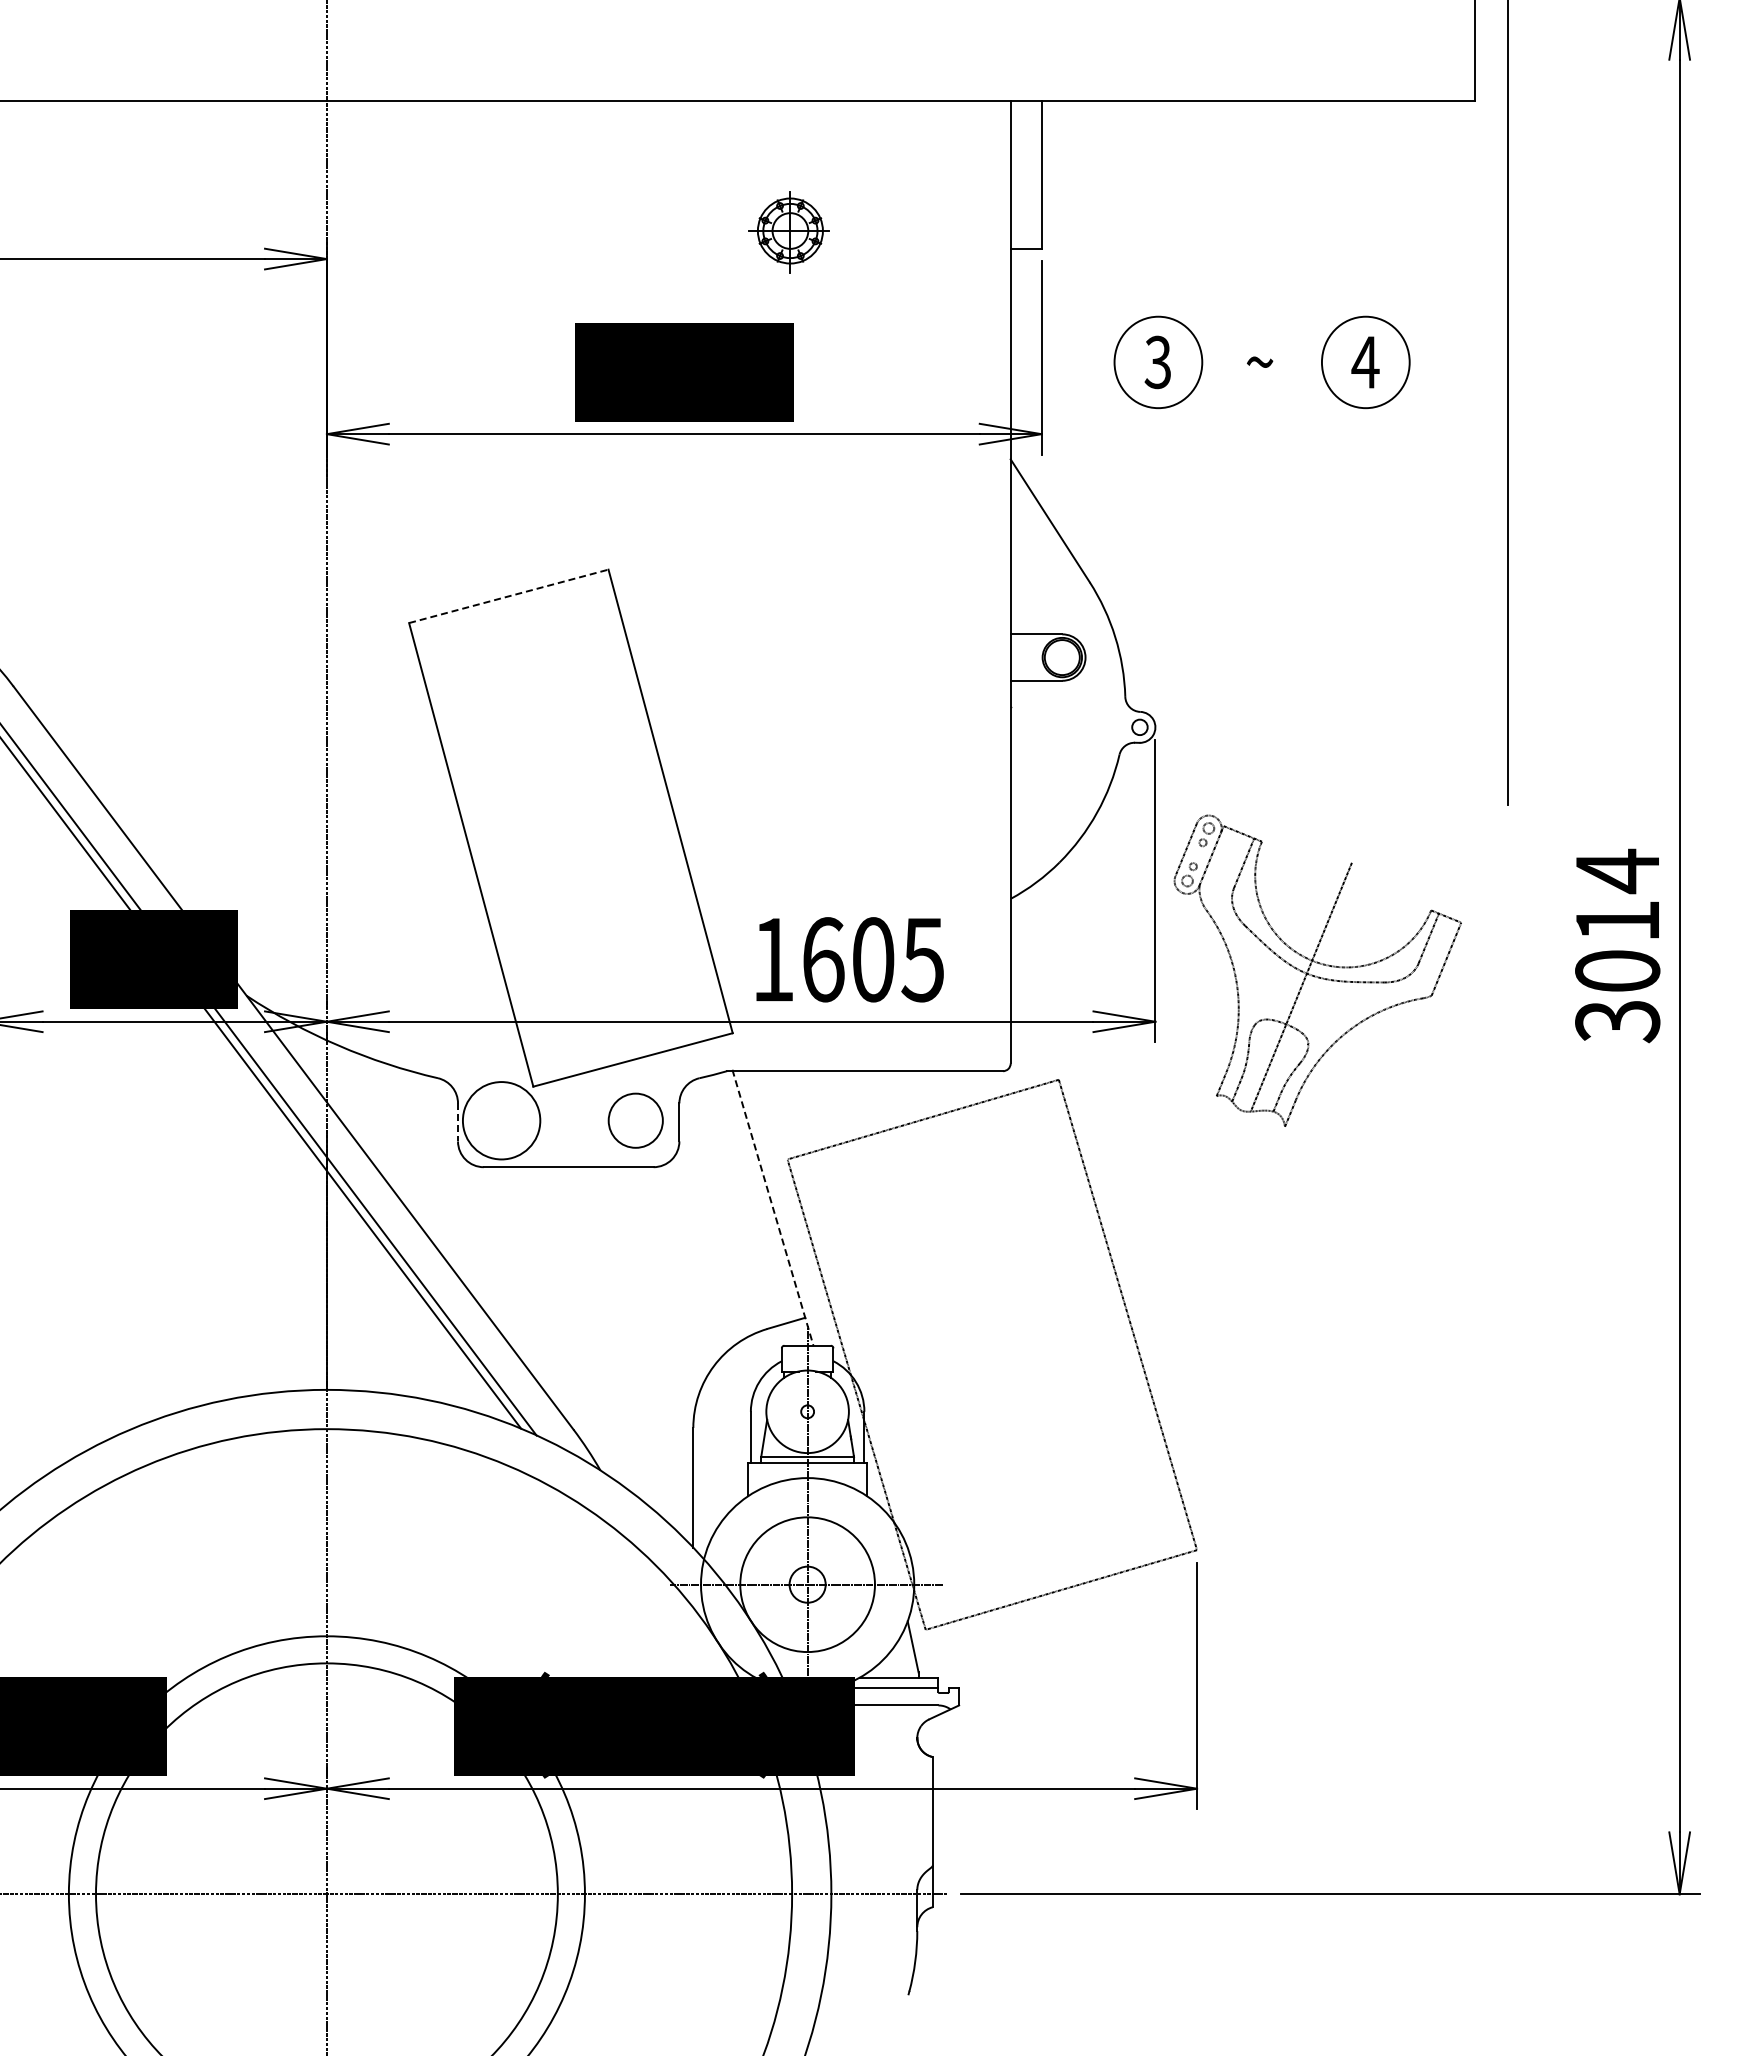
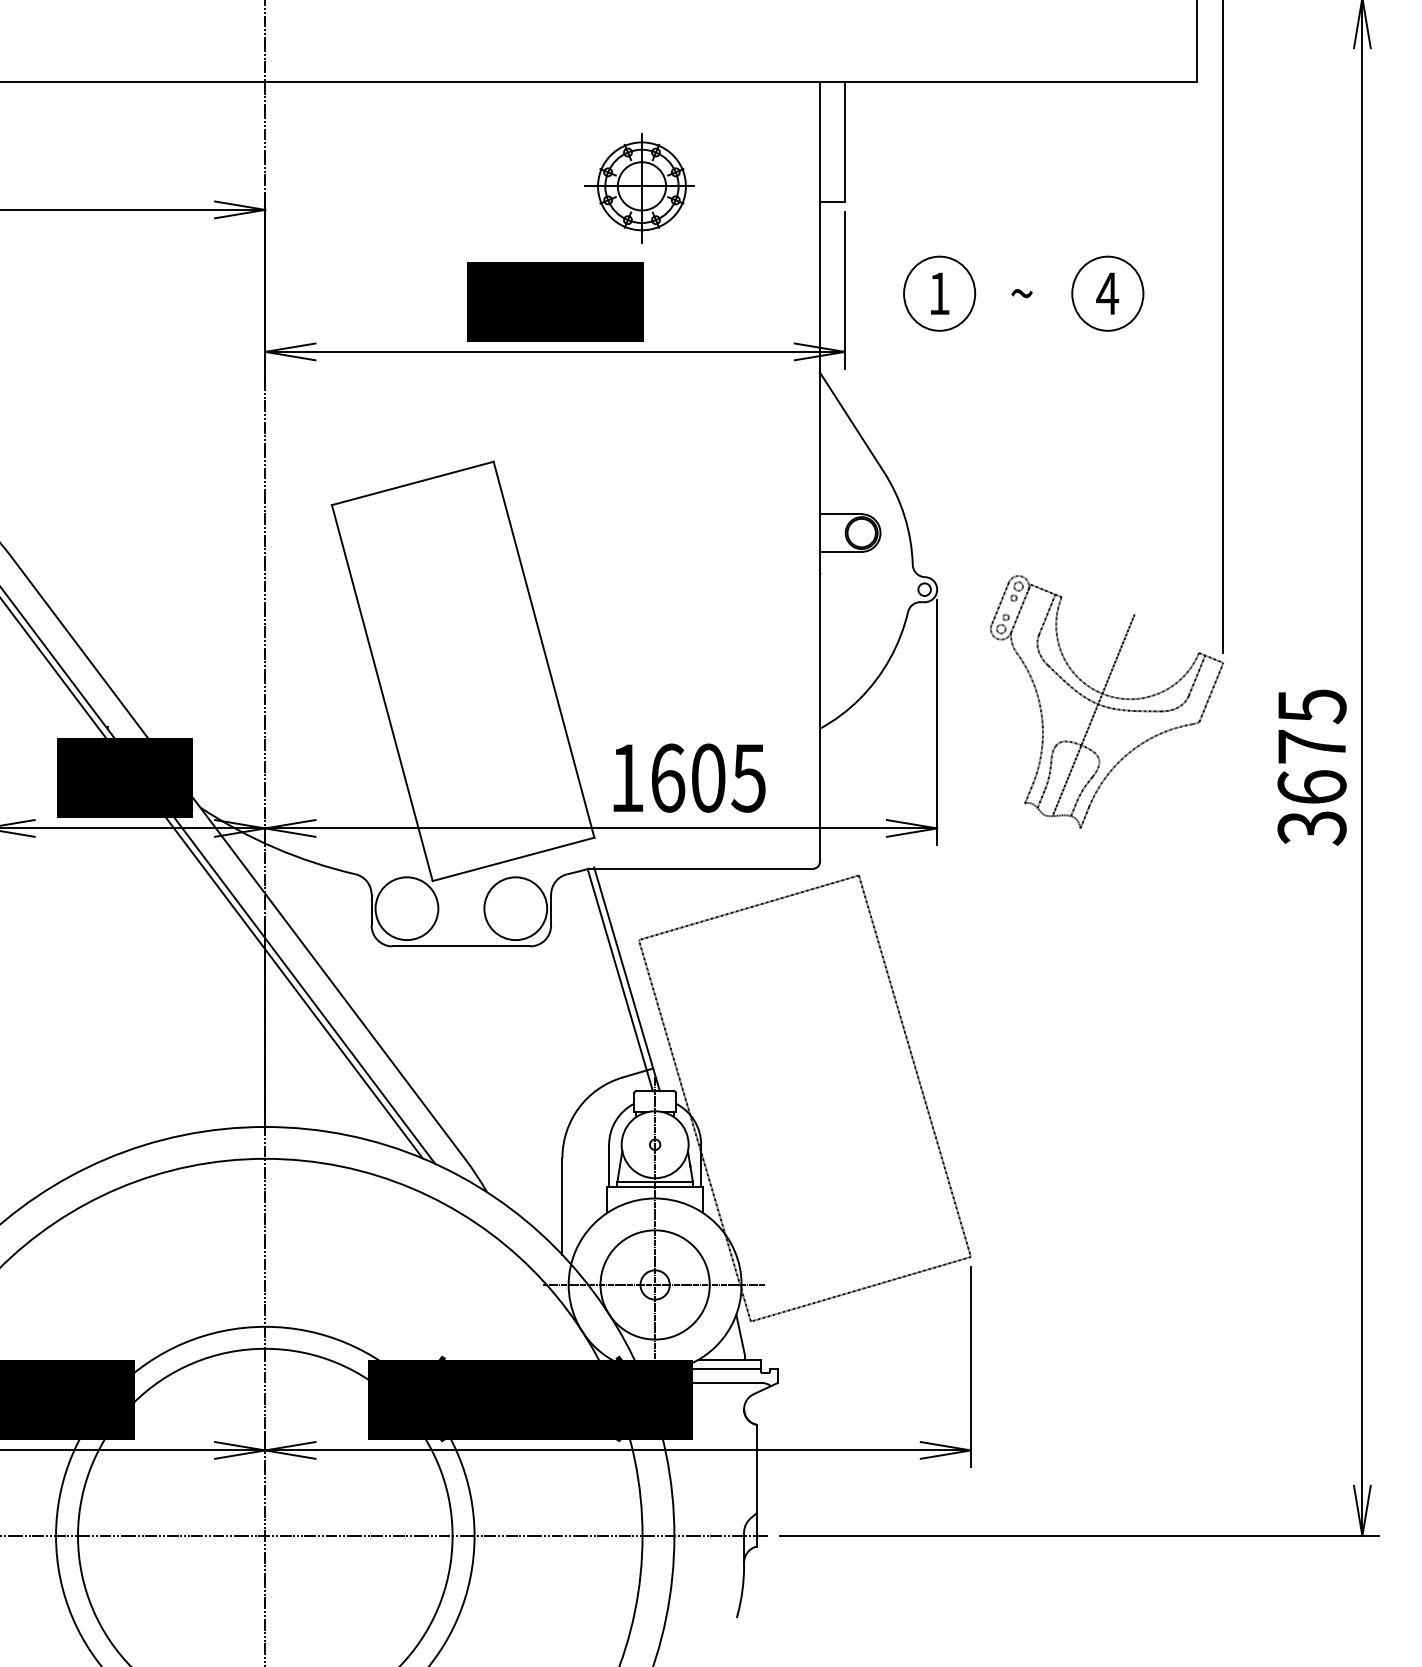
part: (788, 232) -> (639, 188), size x1.67
text: (1157, 362) -> (938, 293), 3 -> 1
line: (509, 596) -> (413, 483), dashed -> solid
text: (1617, 919) -> (1311, 745), 3014 -> 3675
part: (1317, 970) -> (1106, 701), moved
circle: (635, 1120) -> (515, 908), size x1.43
line: (458, 1122) -> (372, 910), dashed -> solid
line: (772, 1207) -> (626, 979), dashed -> solid
line: (764, 1208) -> (620, 979), added

